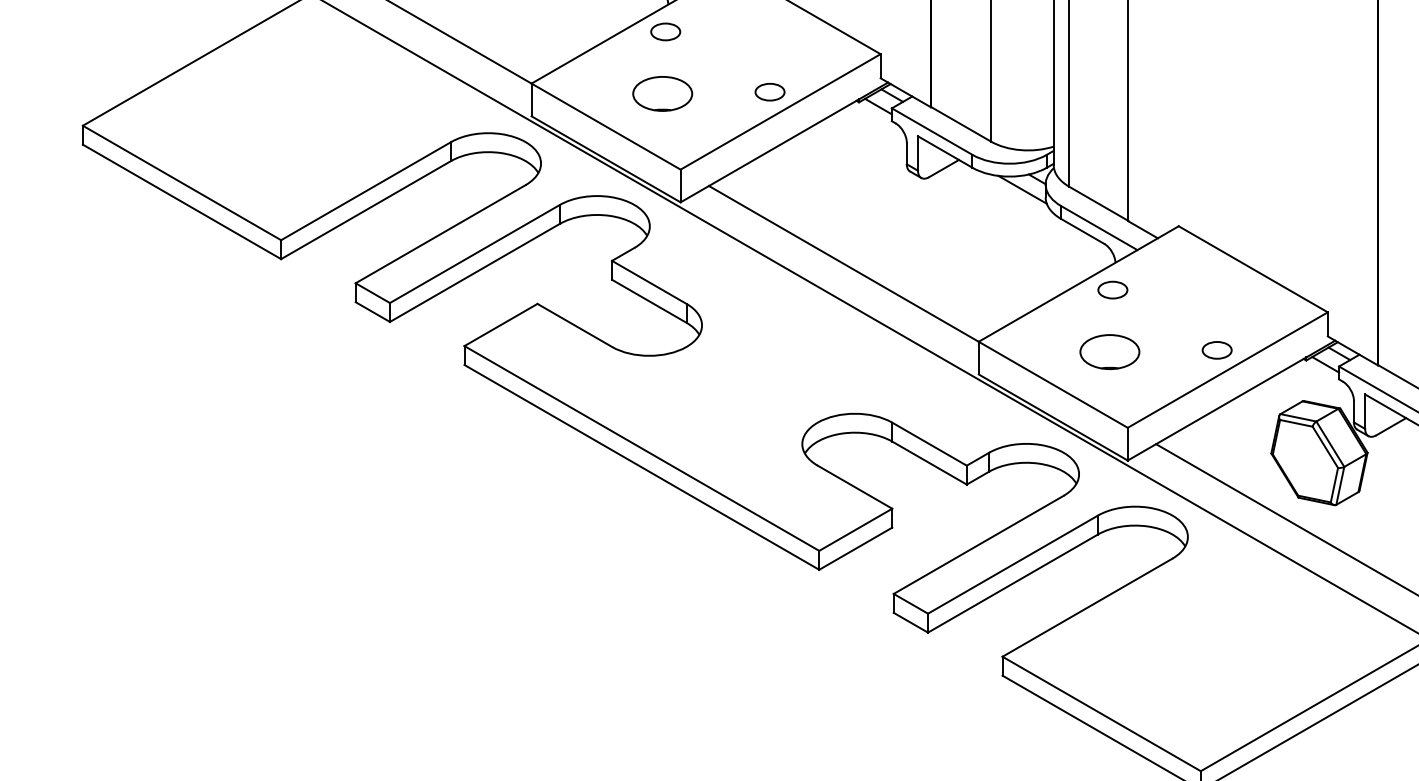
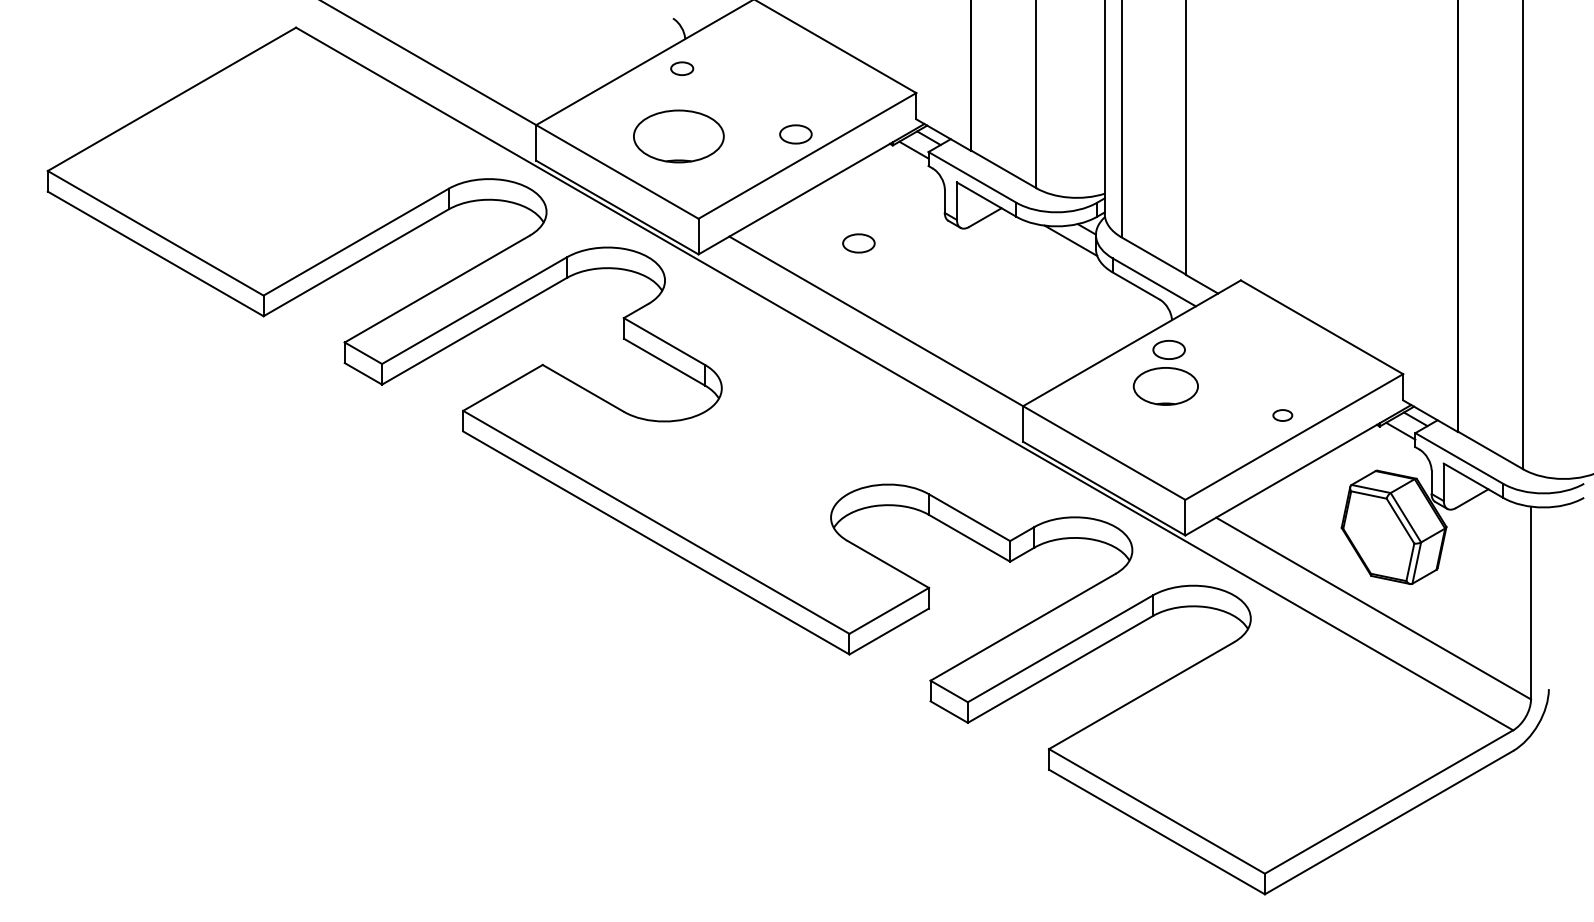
part: (664, 31) -> (681, 68), size x0.7
part: (663, 93) -> (679, 135), size x1.4
part: (827, 192) -> (858, 243), added
part: (1216, 350) -> (1282, 415), size x0.6
part: (1109, 352) -> (1165, 386), moved

